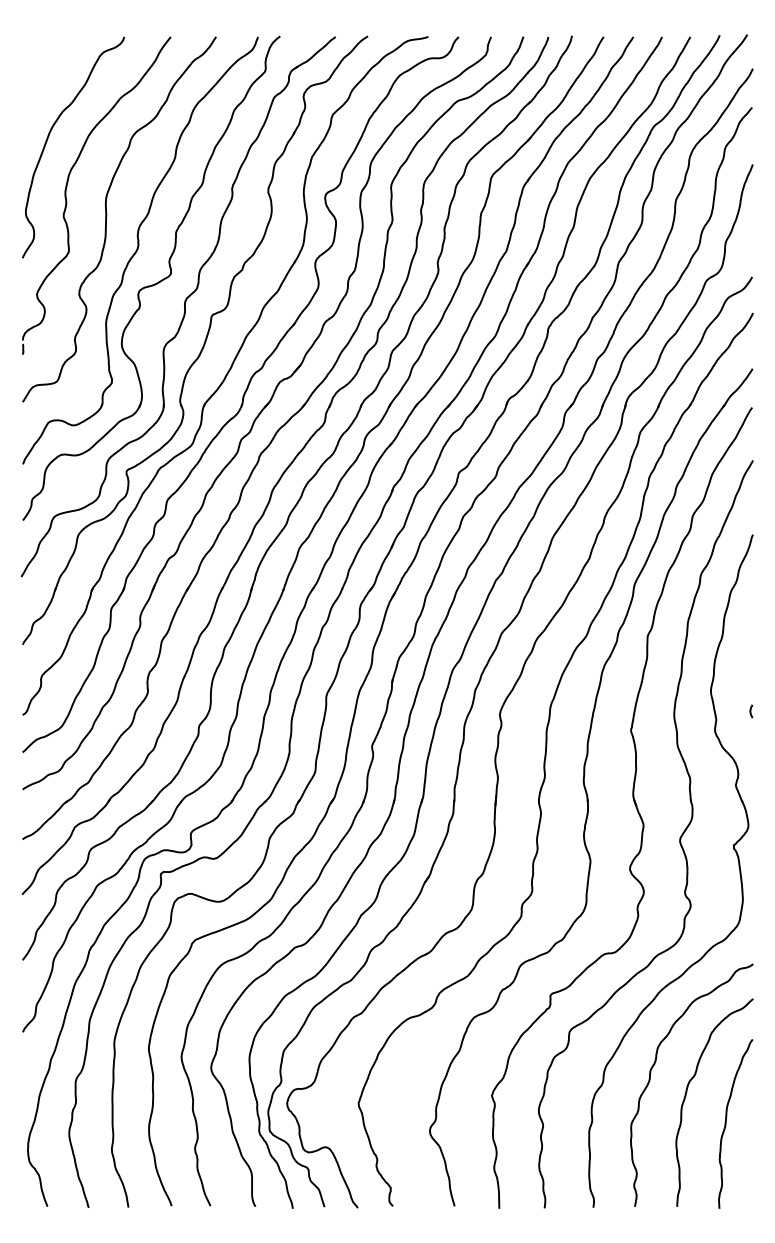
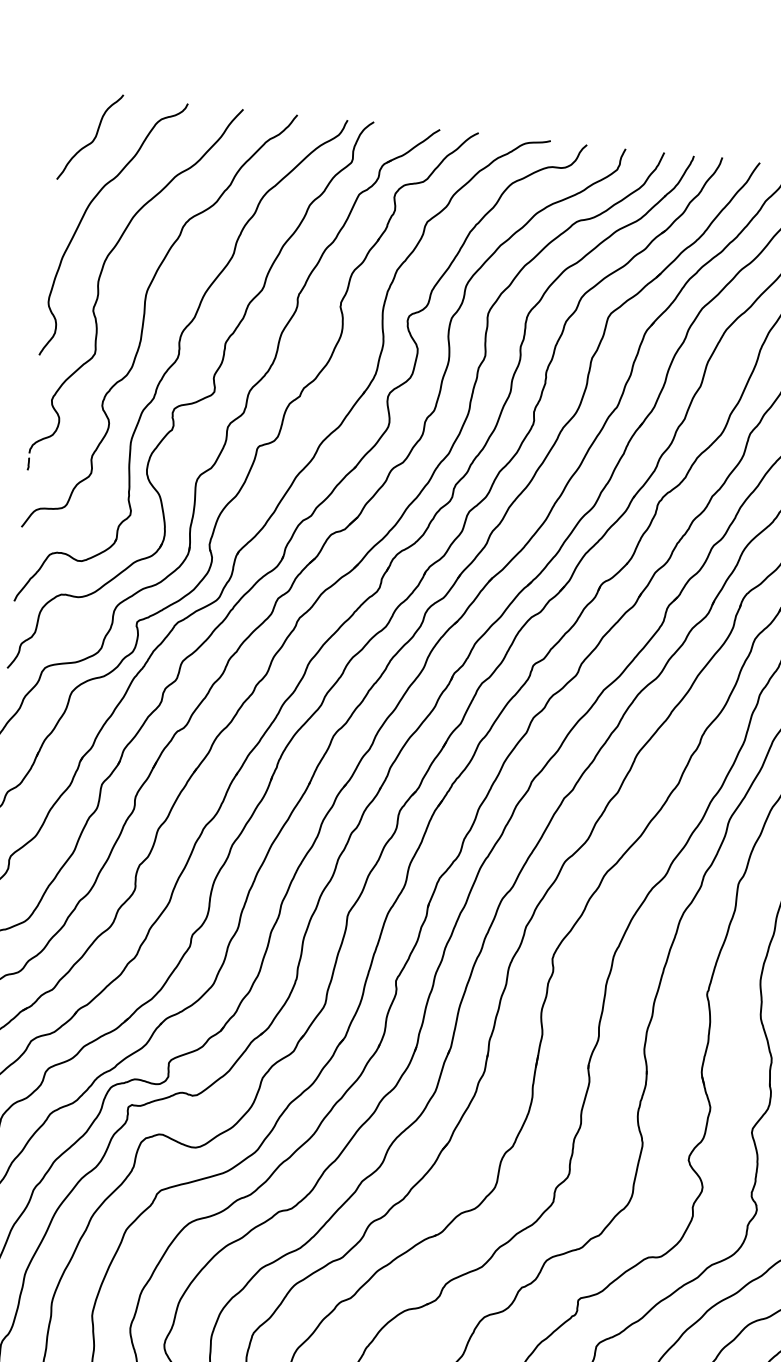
curve: (48, 74) -> (92, 139), added

